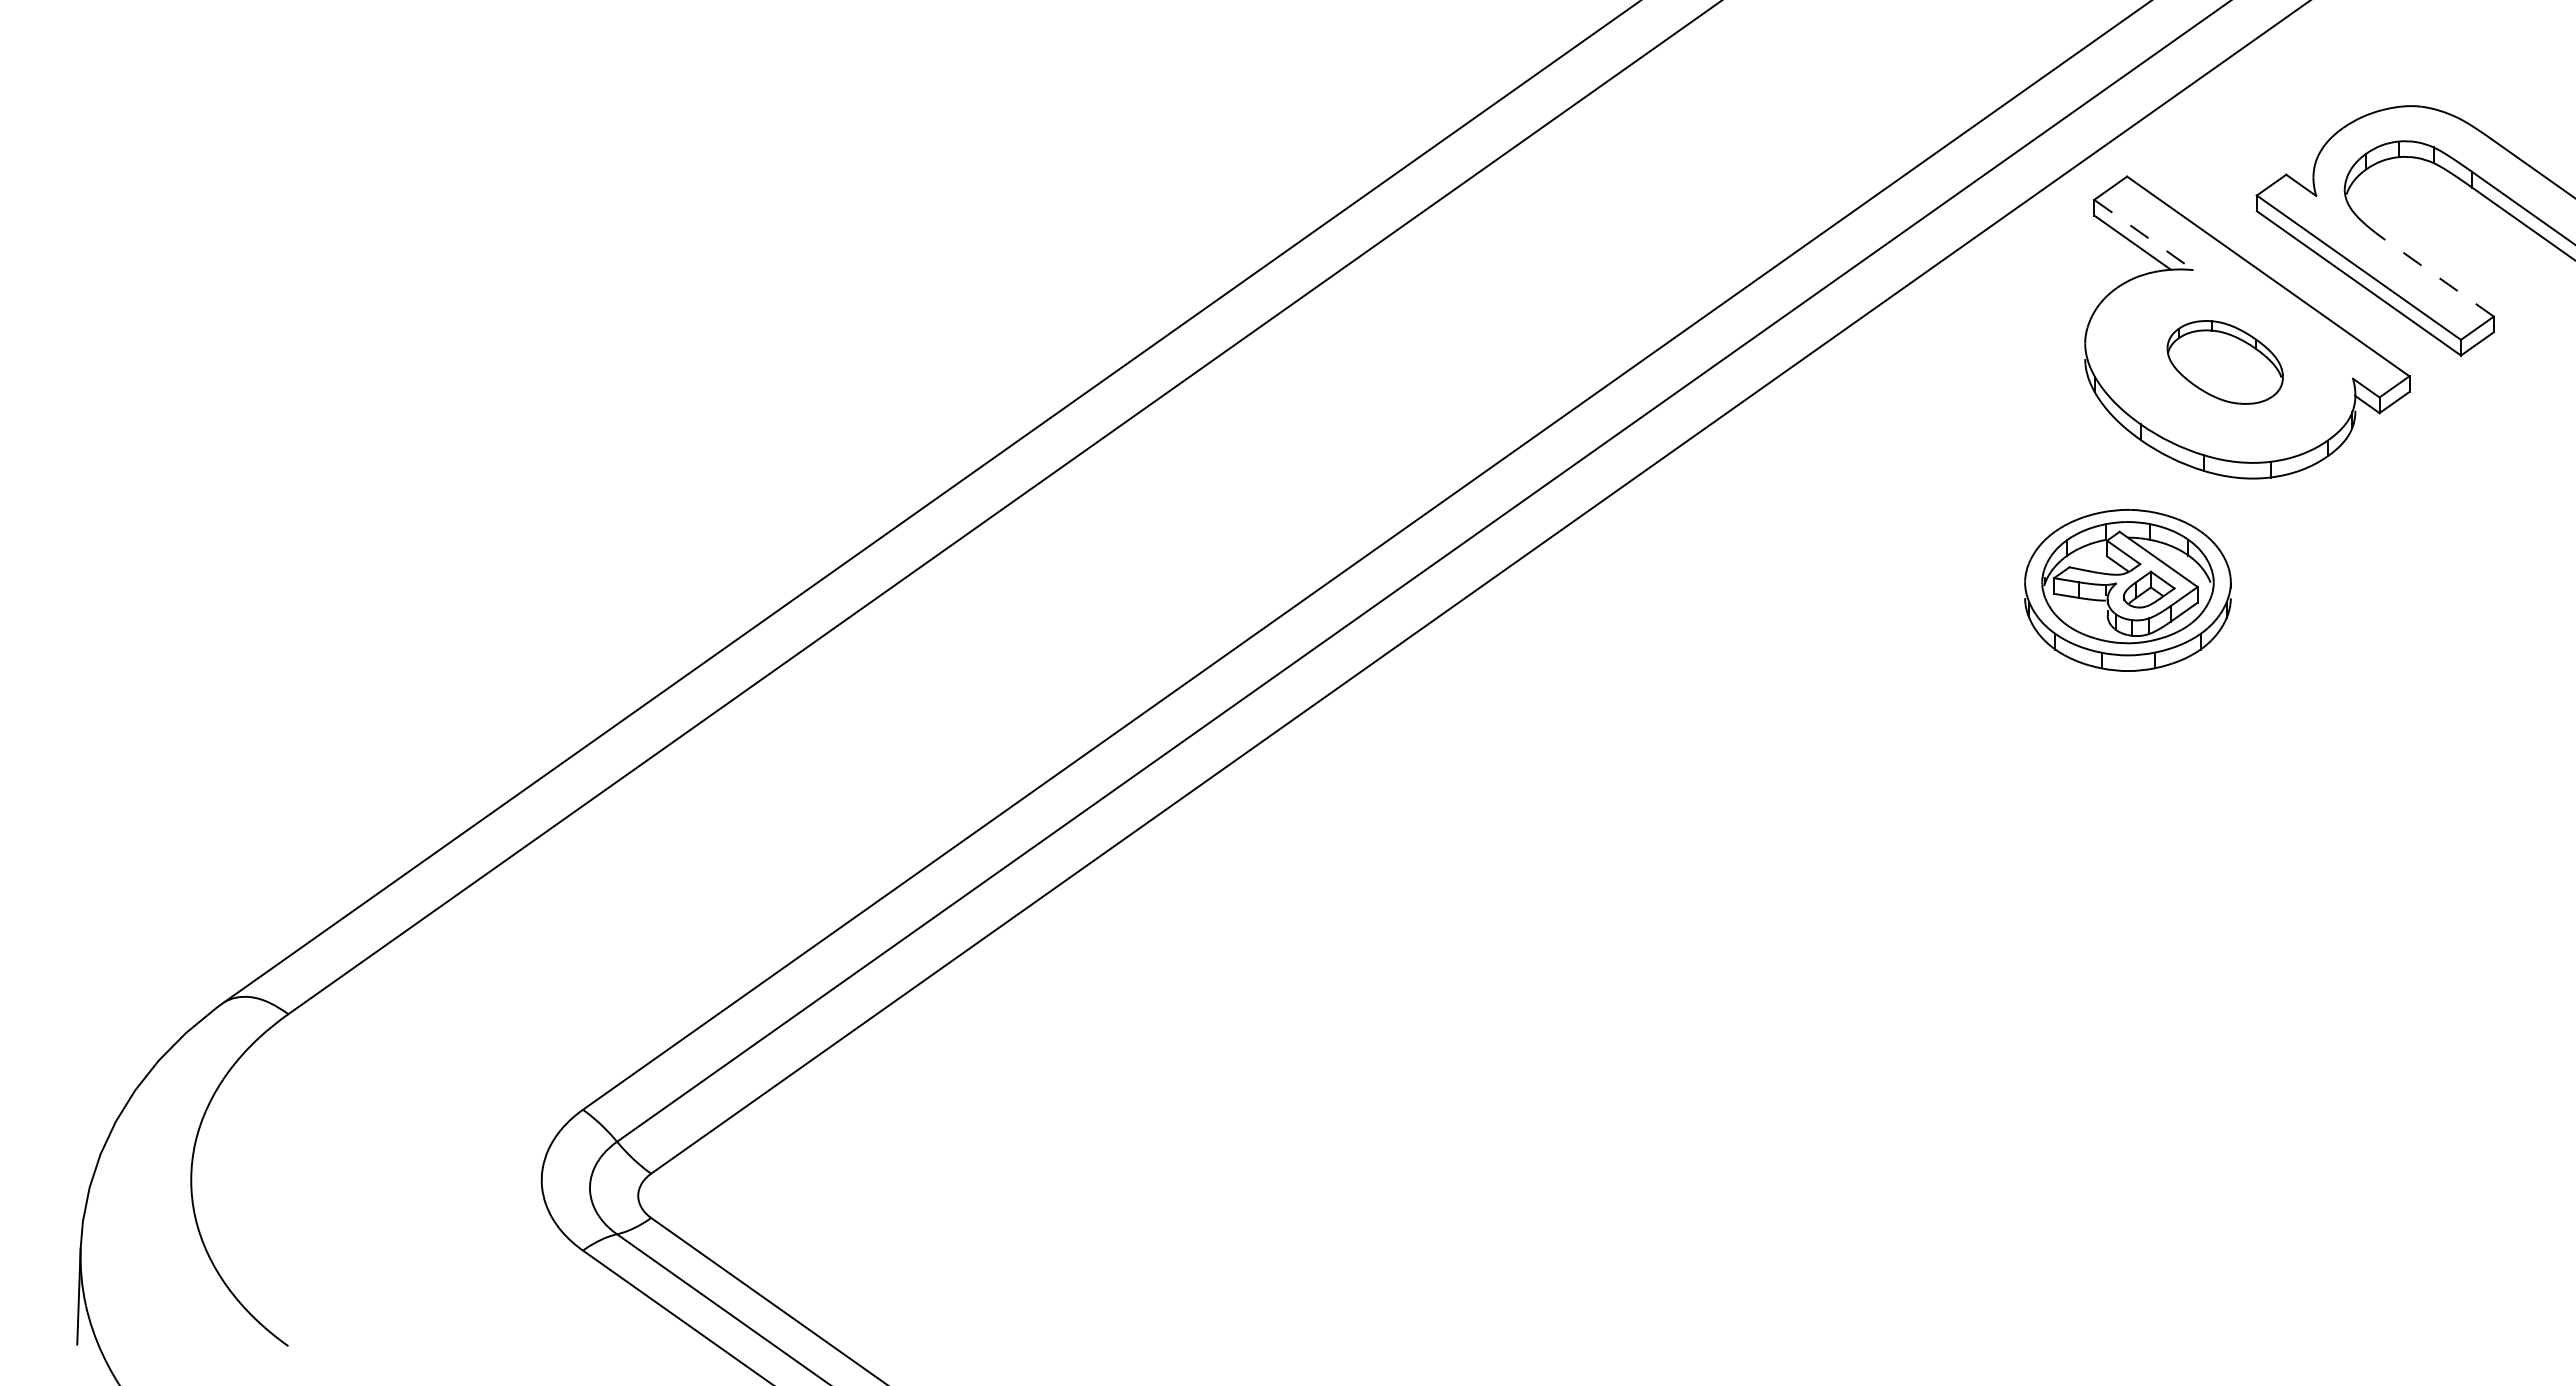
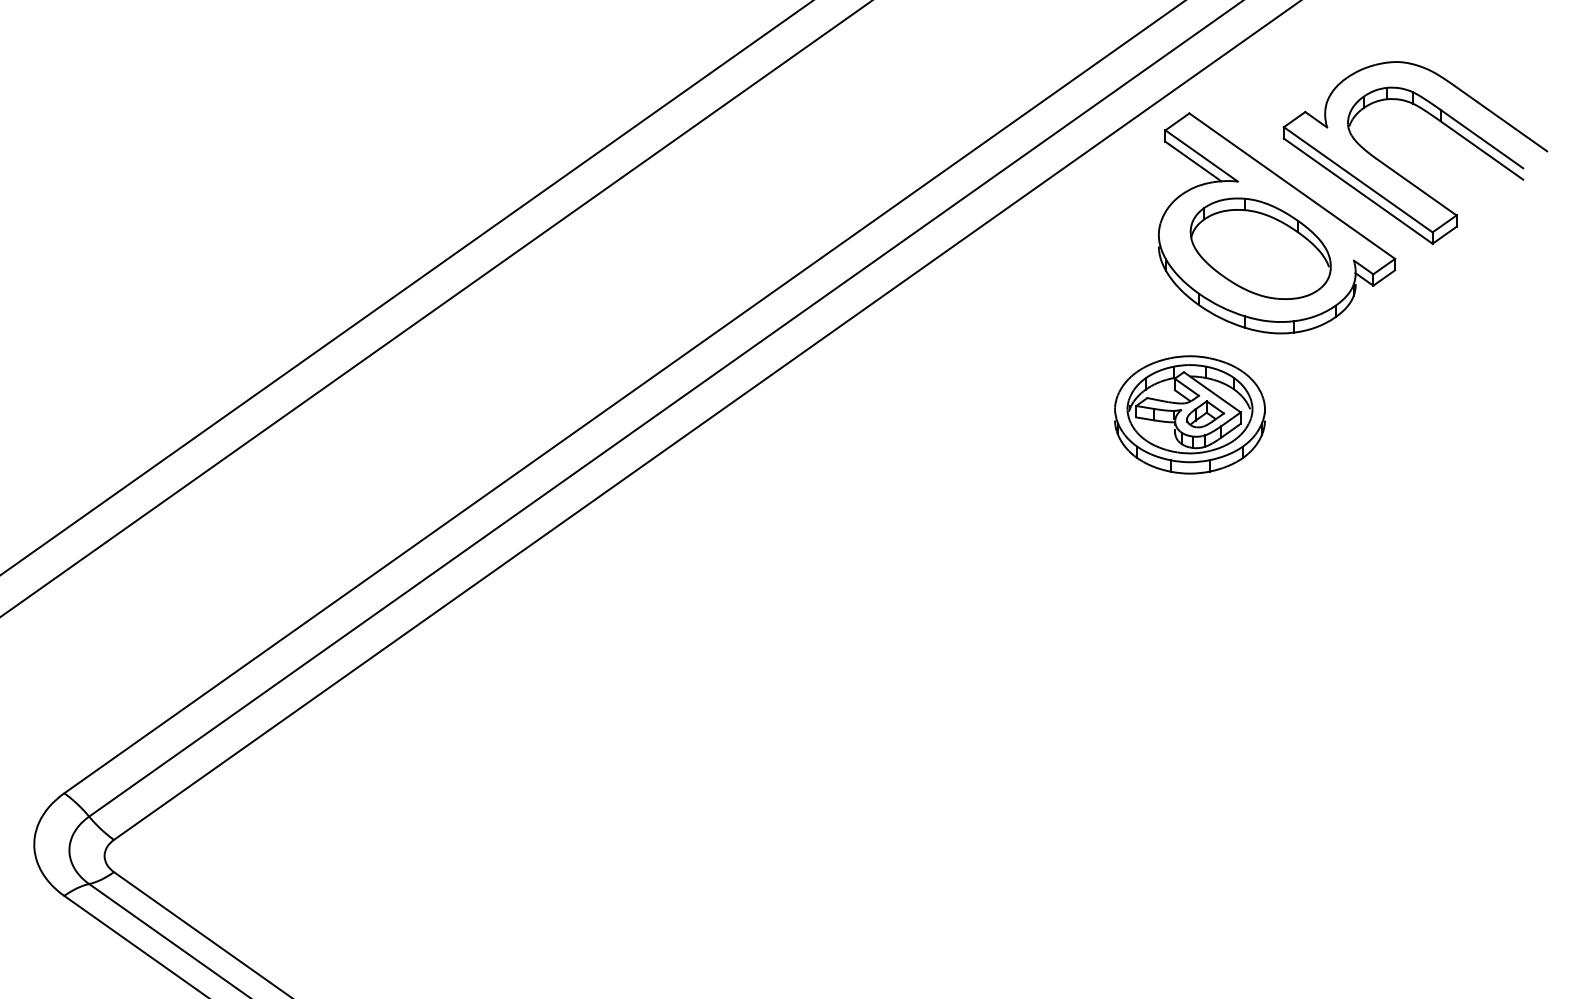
line: (2143, 235) -> (1201, 156), dashed -> solid
line: (2439, 277) -> (1416, 186), dashed -> solid
part: (2225, 362) -> (1261, 248), size x1.67

